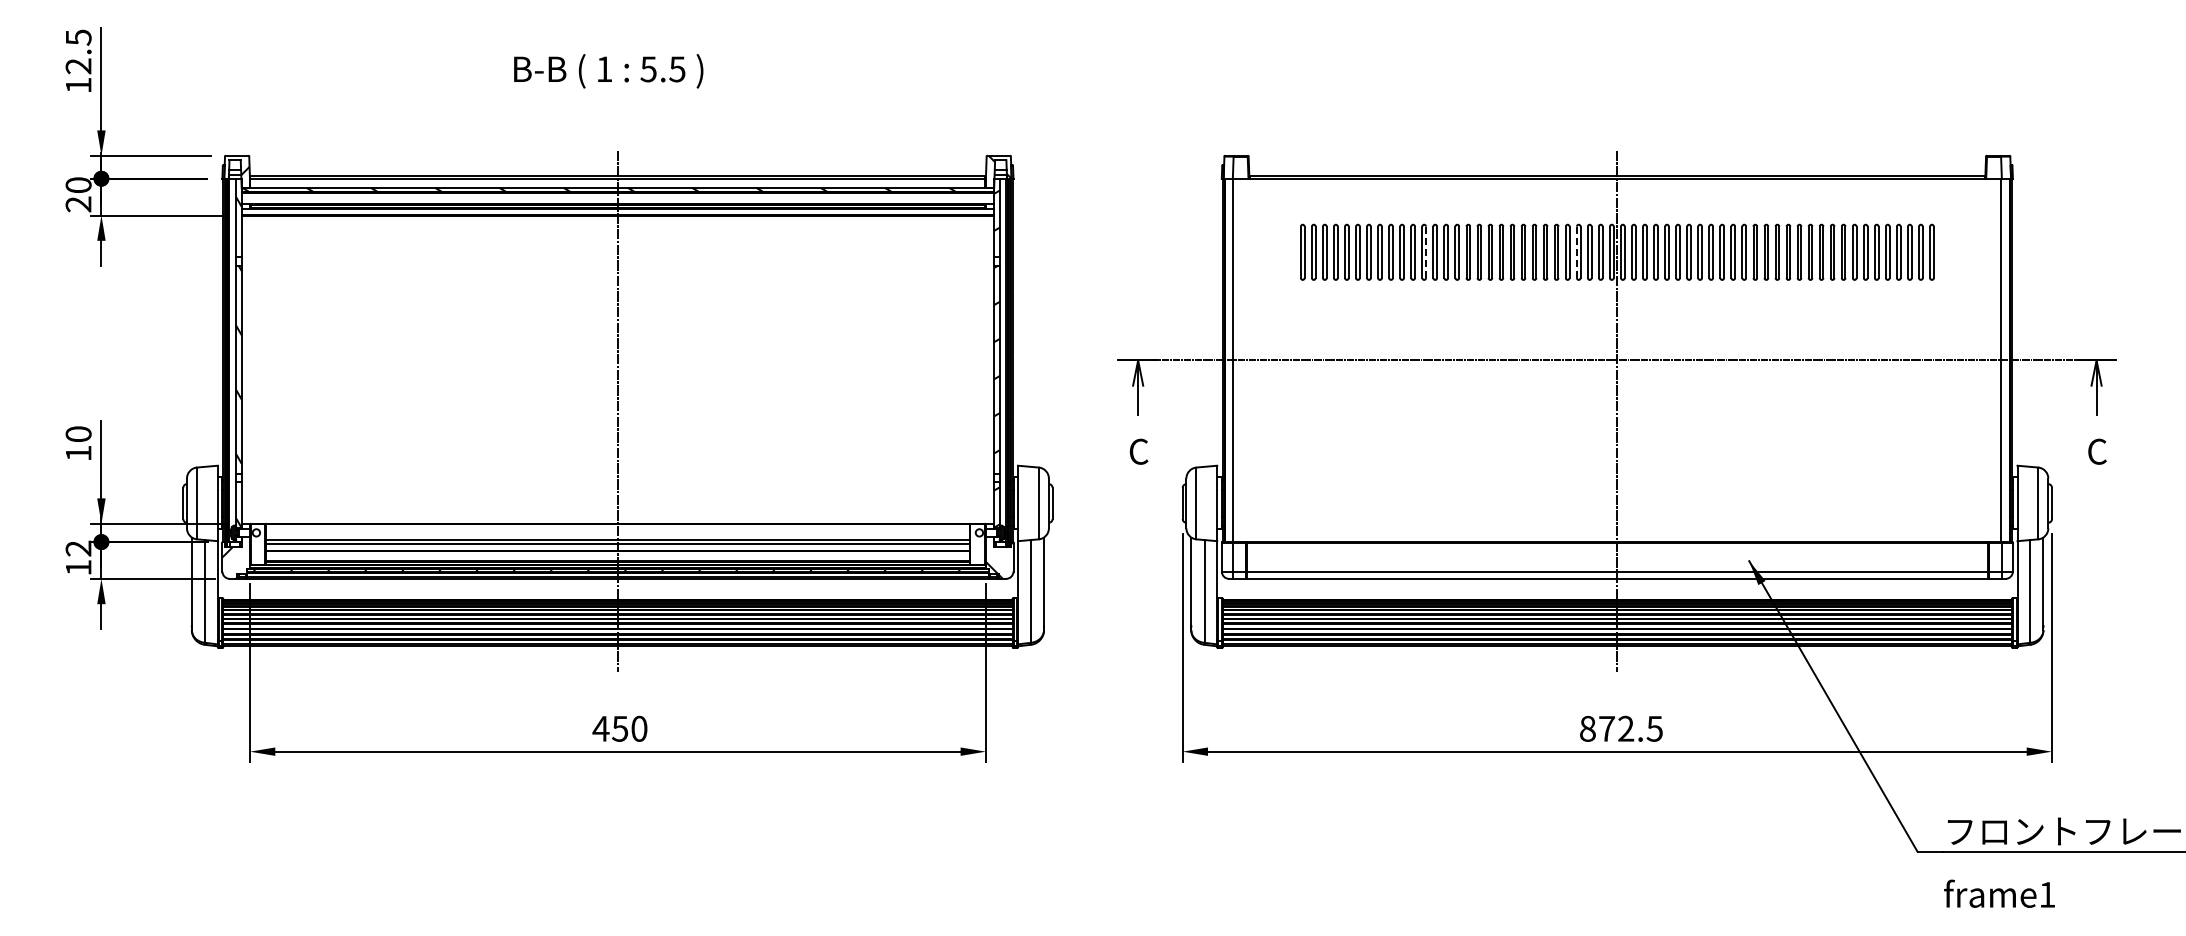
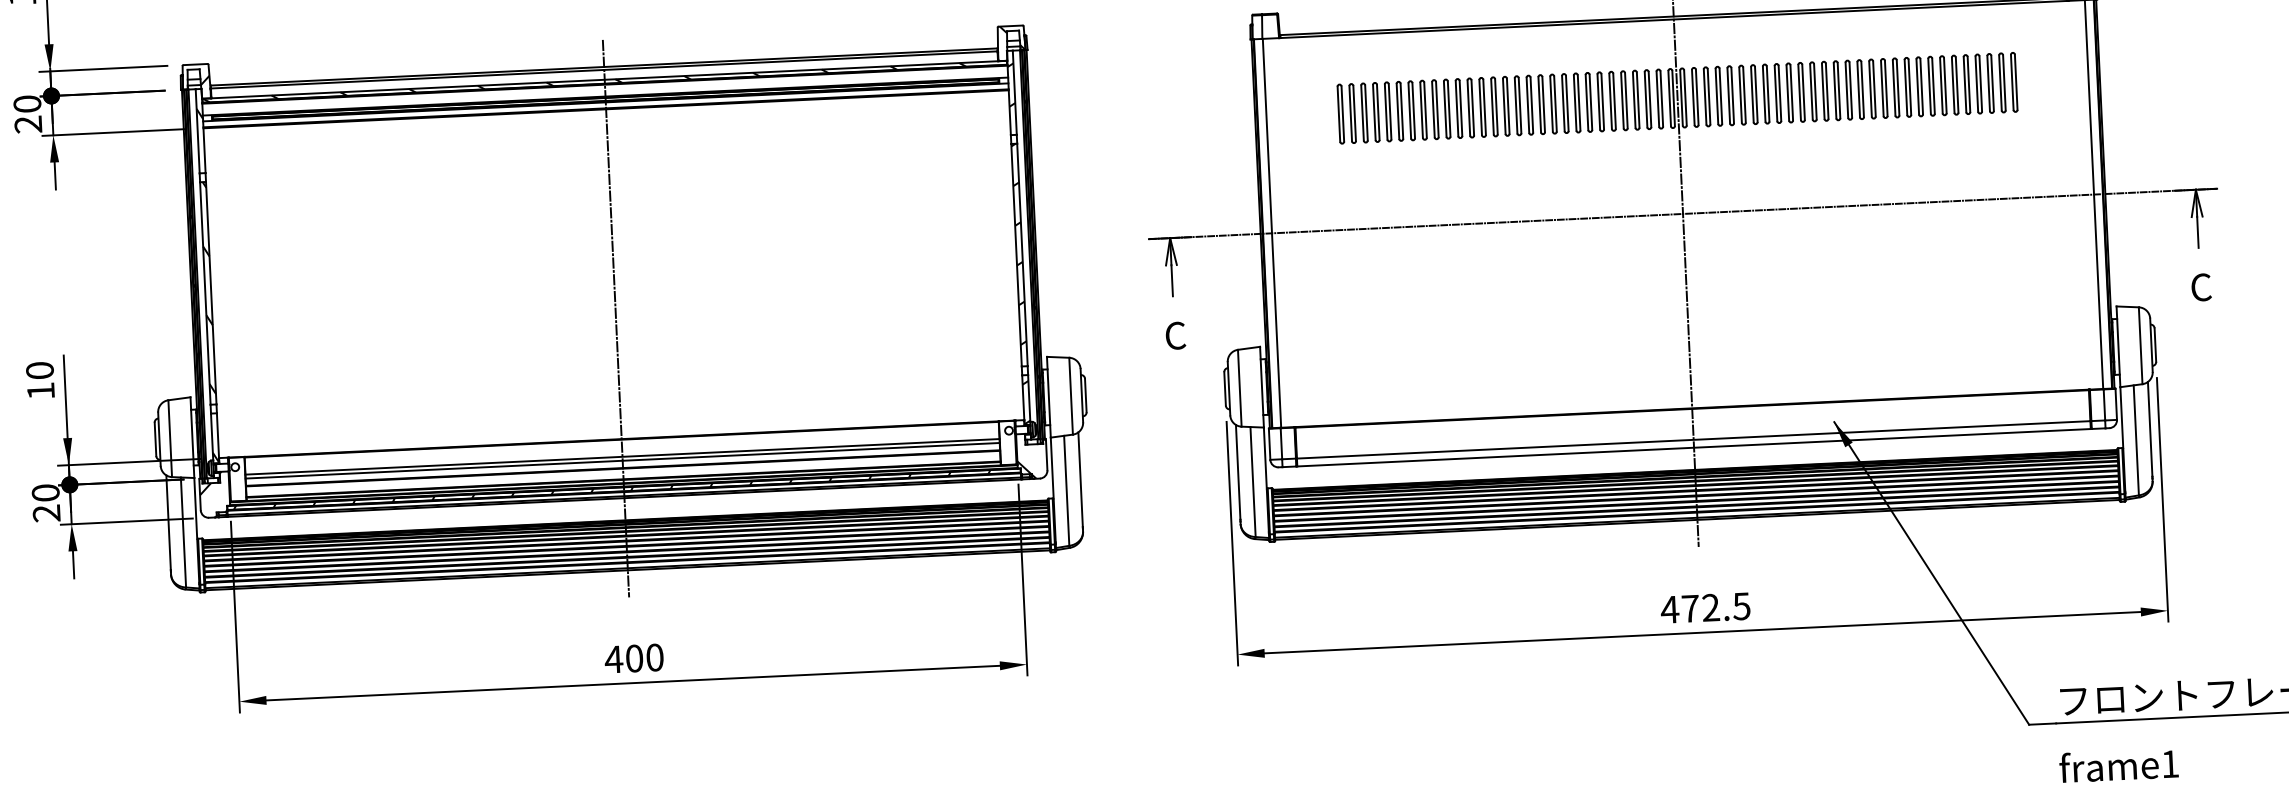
line: (1426, 252) -> (1473, 108), dashed -> solid
line: (1576, 252) -> (1633, 100), dashed -> solid
text: (78, 557) -> (46, 502), 12 -> 20
text: (620, 728) -> (634, 658), 450 -> 400
text: (1587, 728) -> (1669, 609), 872.5 -> 472.5

